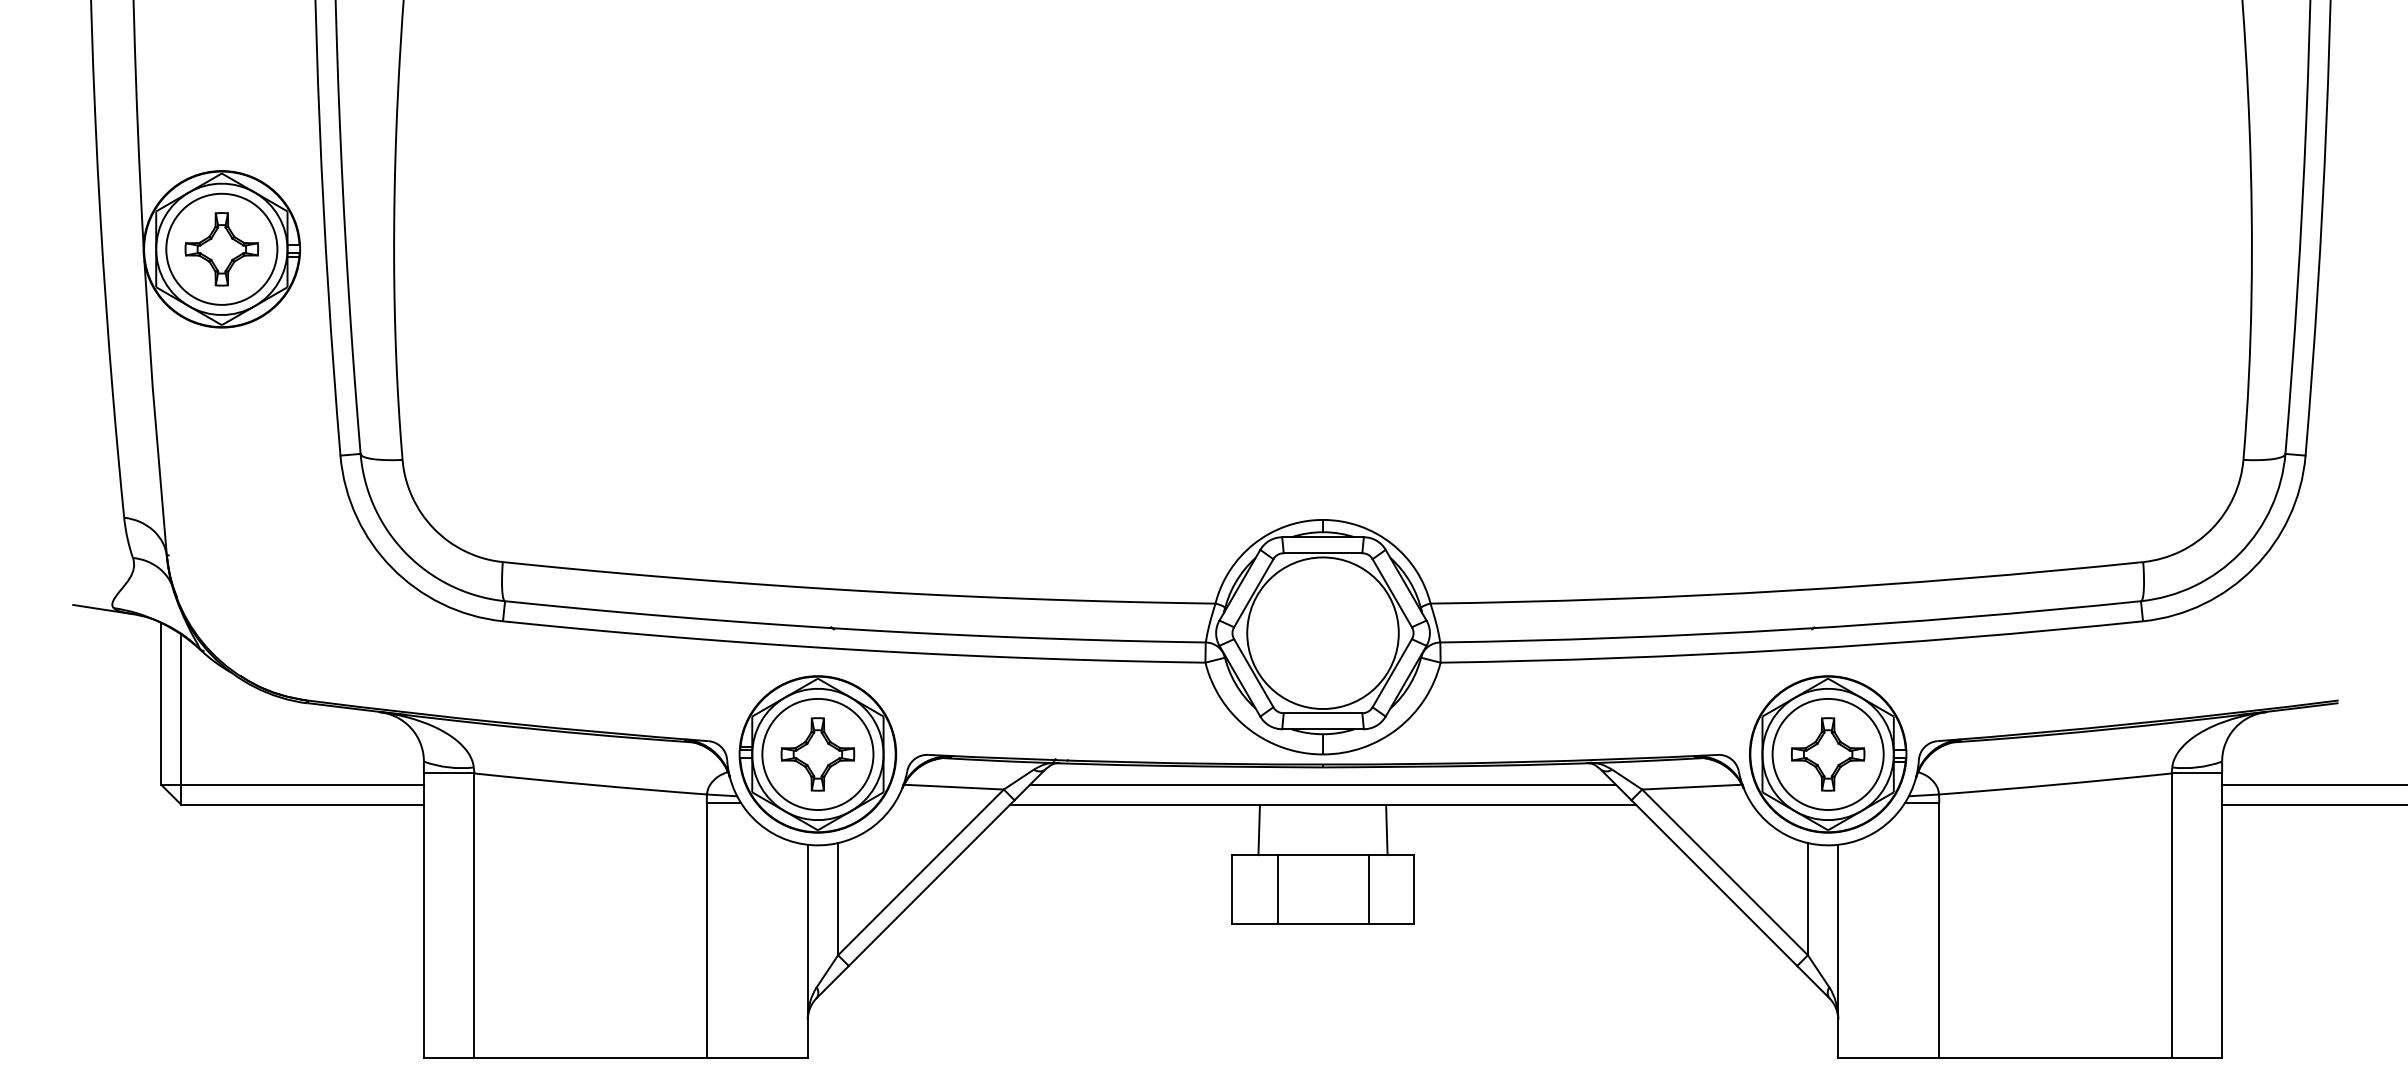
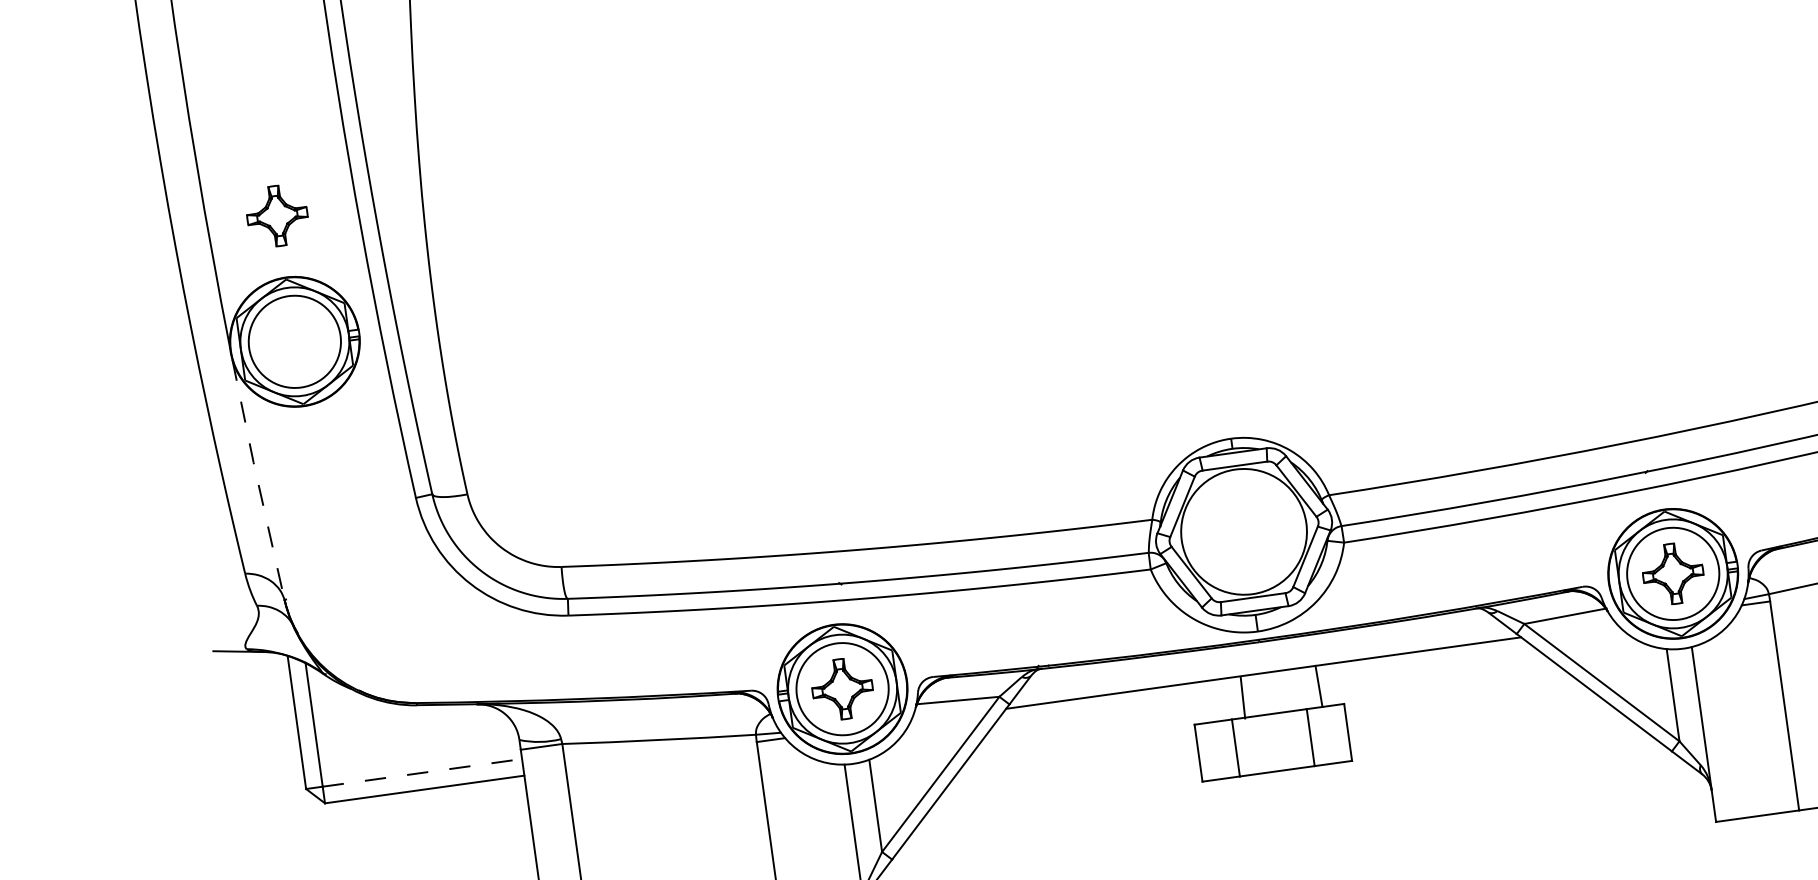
part: (221, 249) -> (277, 216), moved
line: (154, 407) -> (257, 479), solid -> dashed
line: (303, 784) -> (423, 772), solid -> dashed
line: (1322, 784) -> (1260, 656), removed
line: (1258, 829) -> (1242, 697), moved

